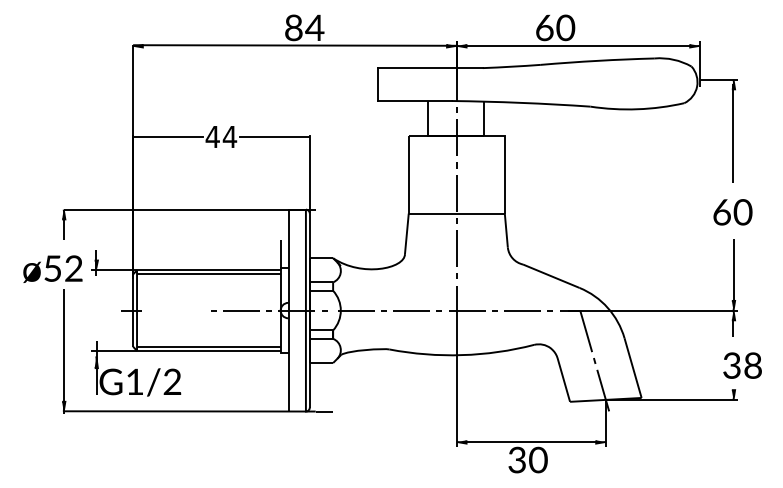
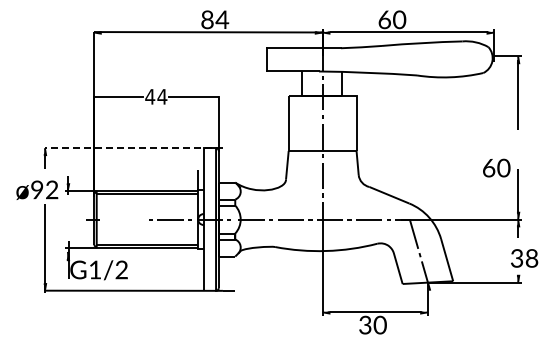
line: (189, 210) -> (133, 148), solid -> dashed
text: (732, 211) -> (496, 167), moved
text: (53, 268) -> (37, 189), ø52 -> ø92

